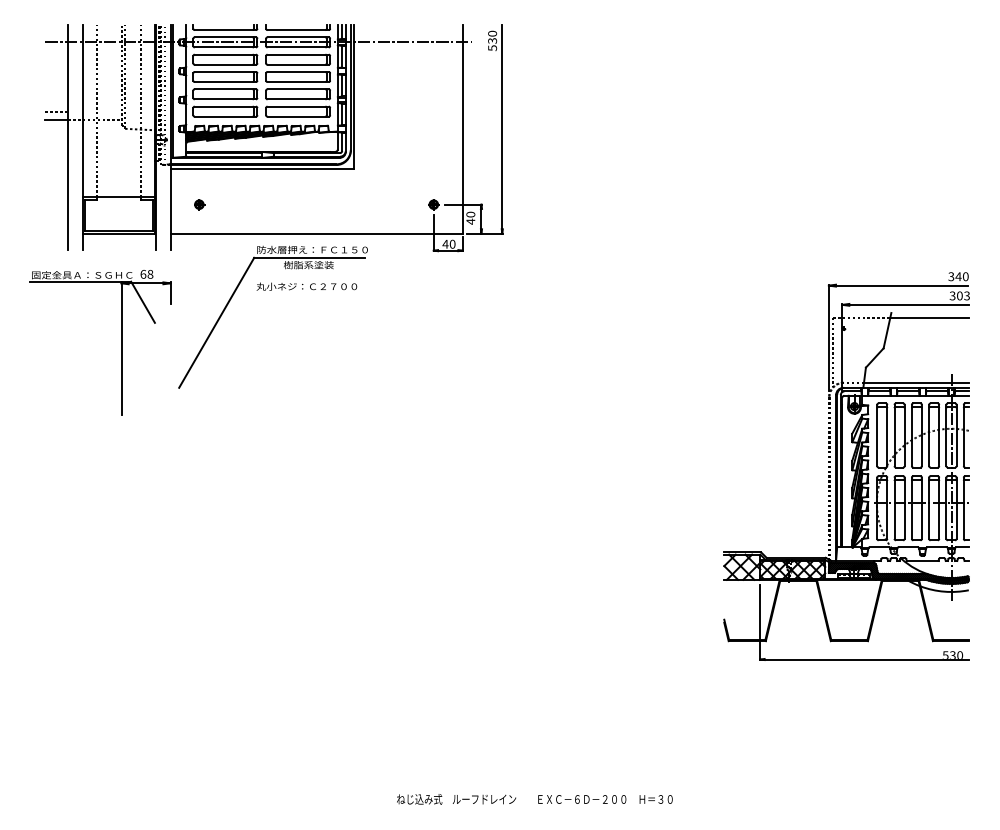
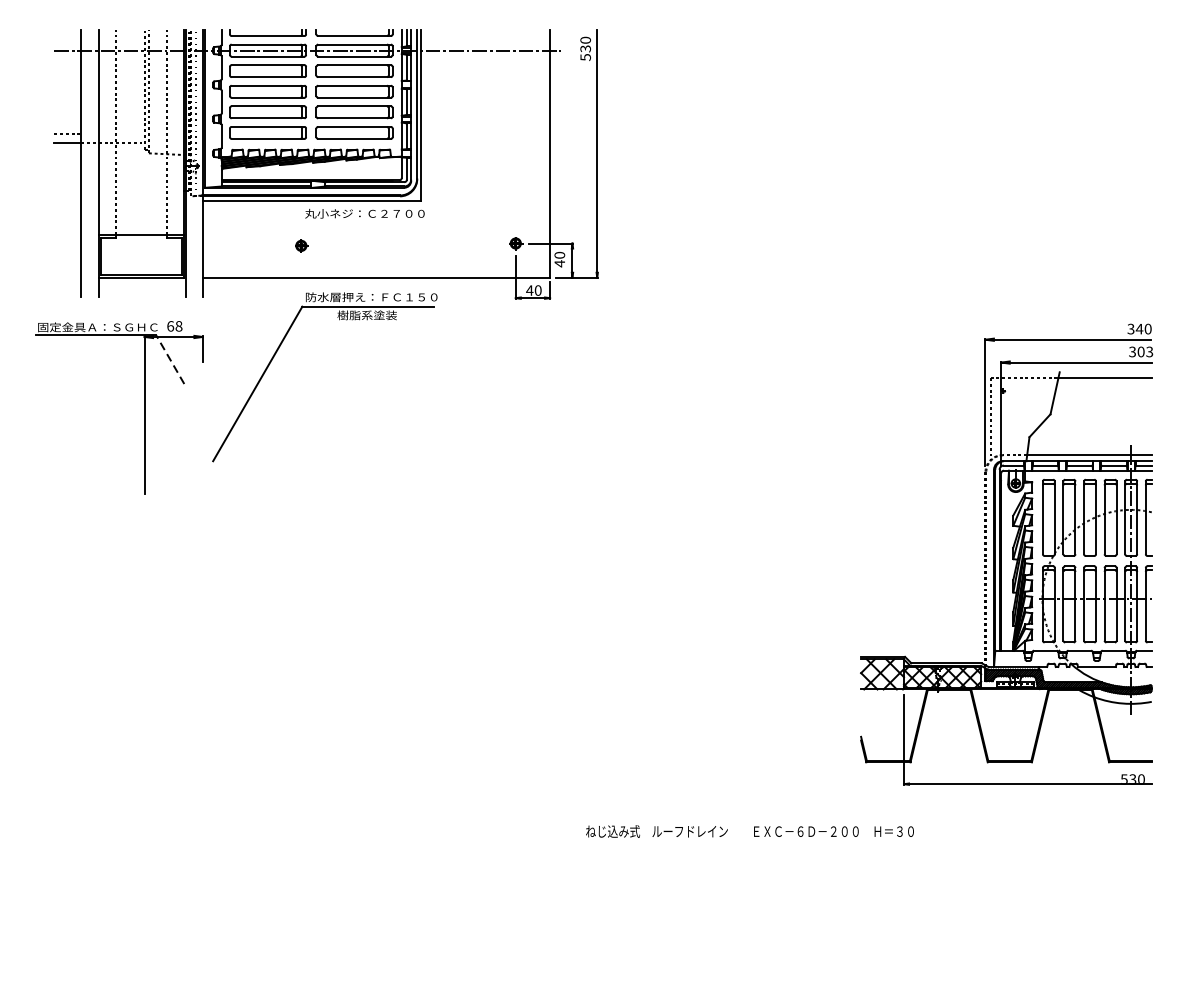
part: (199, 204) -> (301, 245), moved
text: (306, 286) -> (364, 213), moved
line: (143, 302) -> (170, 359), solid -> dashed
text: (534, 799) -> (749, 831), moved

